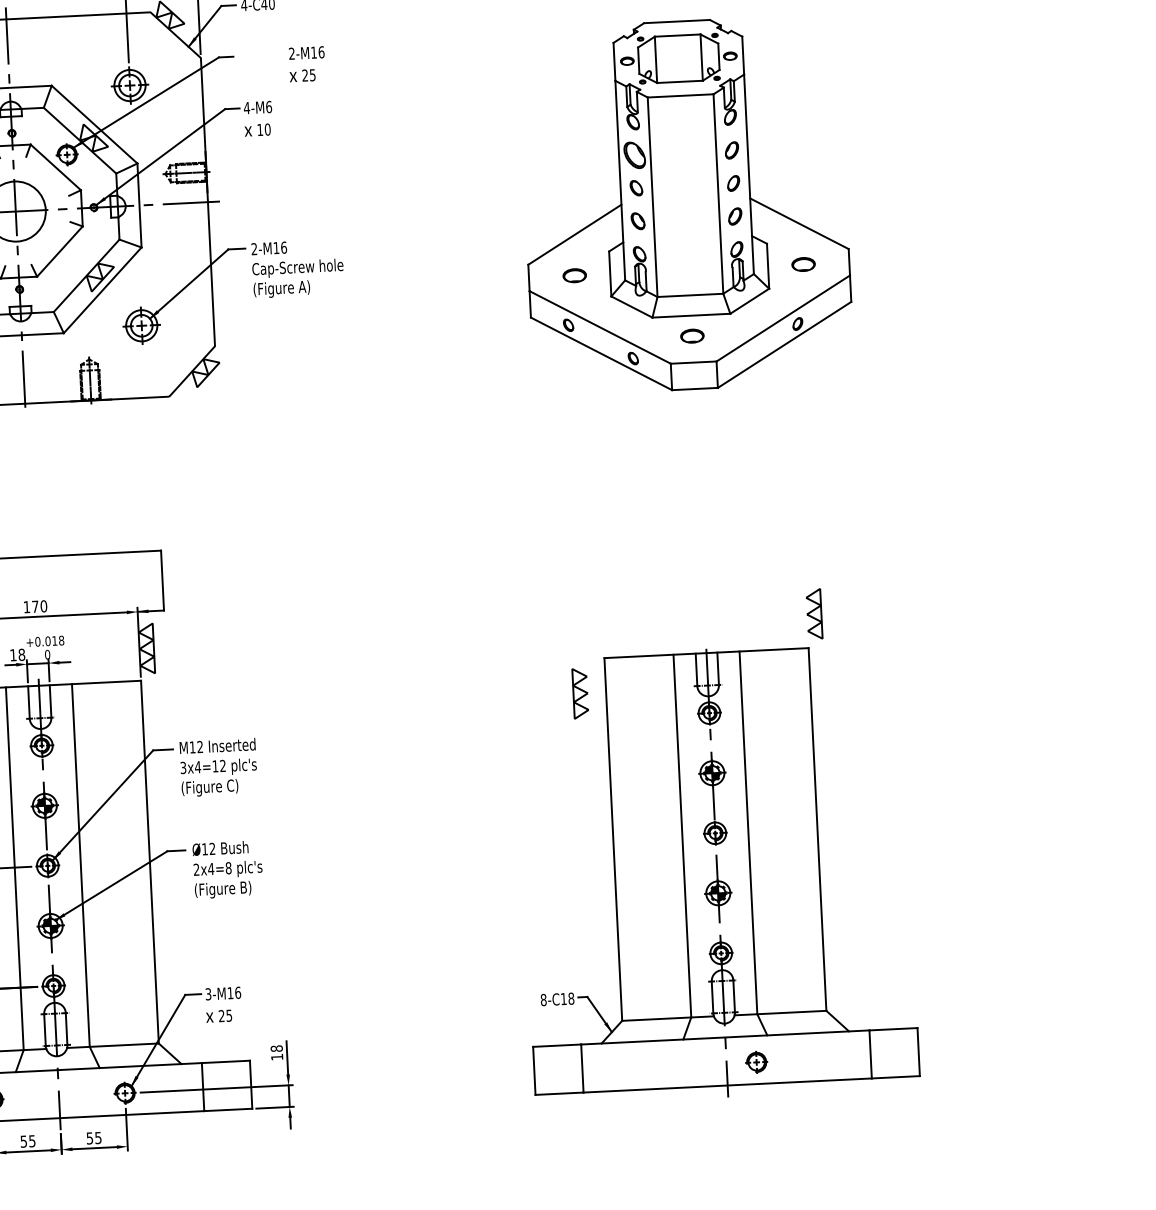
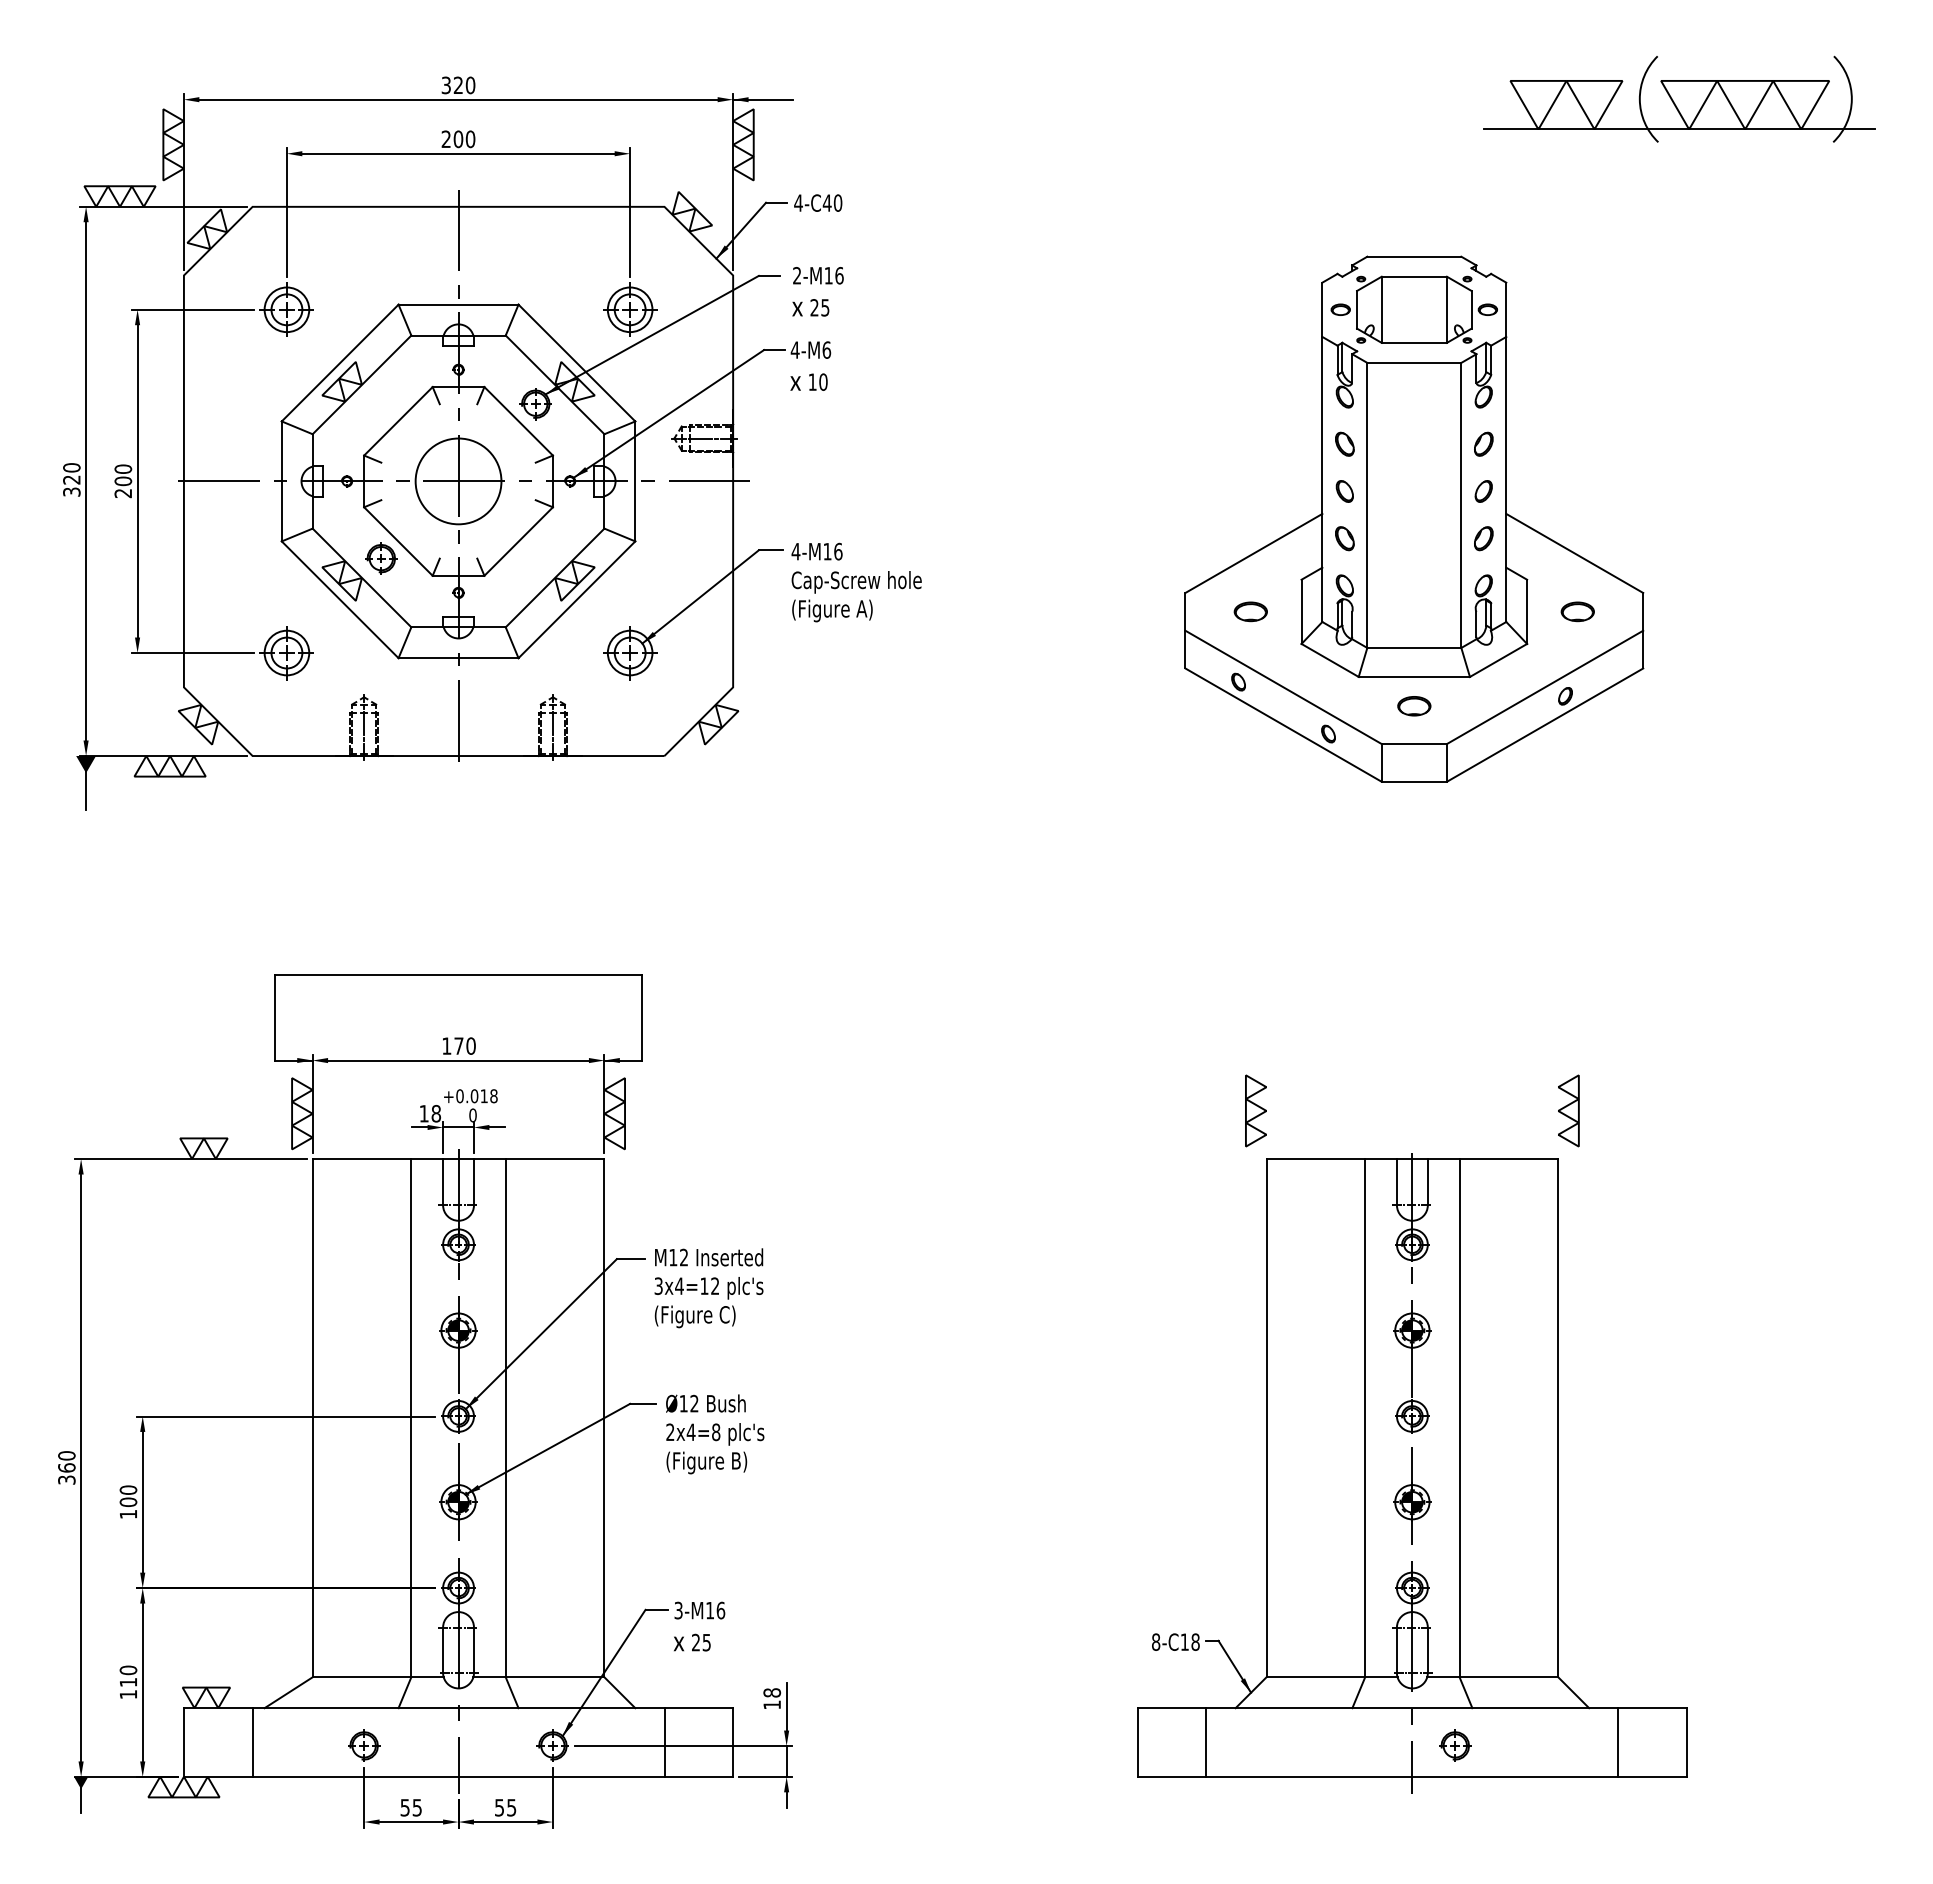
text: (306, 64) -> (817, 291), moved
part: (634, 154) -> (1344, 443), size x0.62
text: (254, 249) -> (795, 551), 2-M16 -> 4-M16
part: (580, 693) -> (1255, 1110), moved

